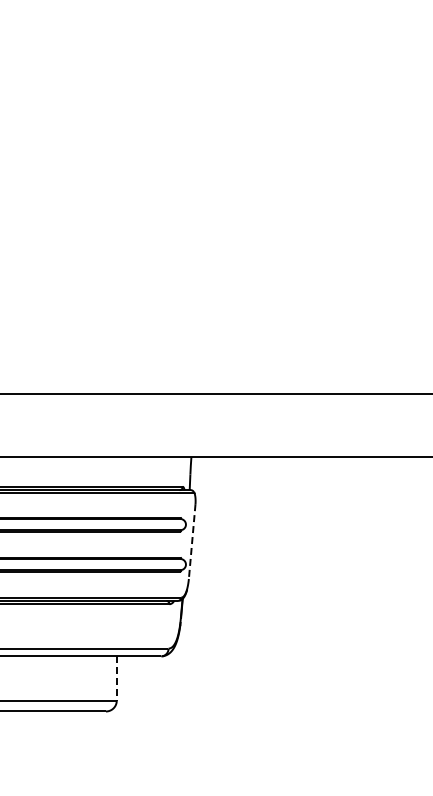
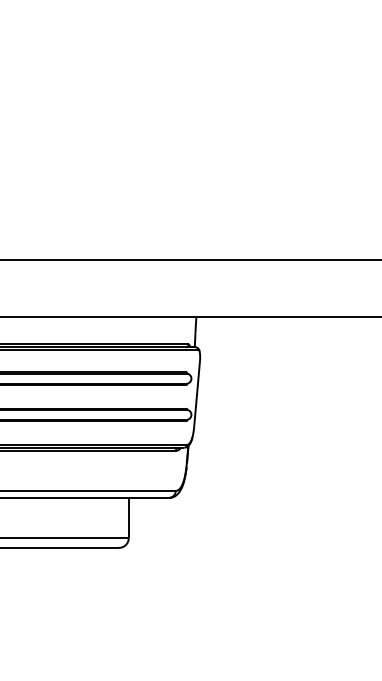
line: (192, 541) -> (197, 393), dashed -> solid
line: (116, 679) -> (128, 518), dashed -> solid

